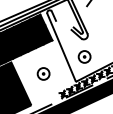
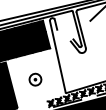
part: (84, 56) -> (78, 69), removed

